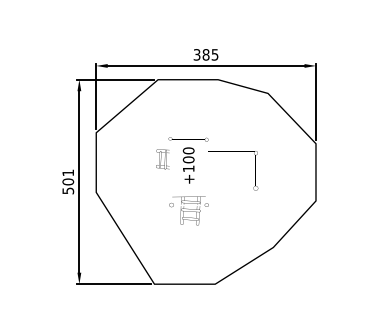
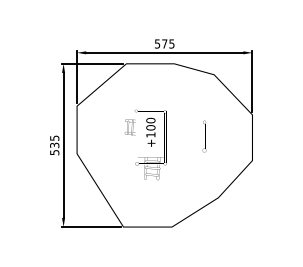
text: (201, 54) -> (161, 43), 385 -> 575
text: (68, 177) -> (54, 141), 501 -> 535

